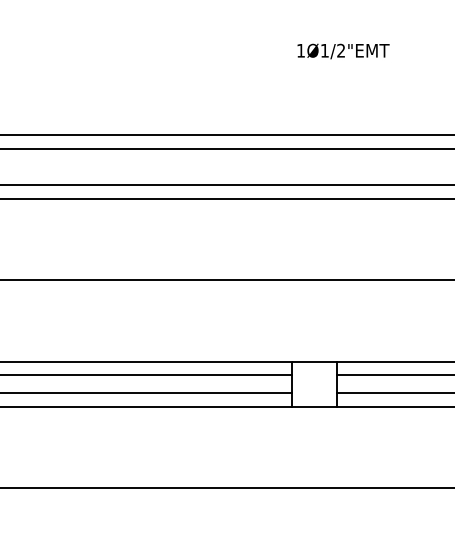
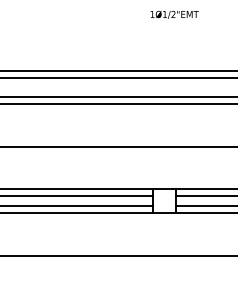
text: (343, 50) -> (174, 14), moved

